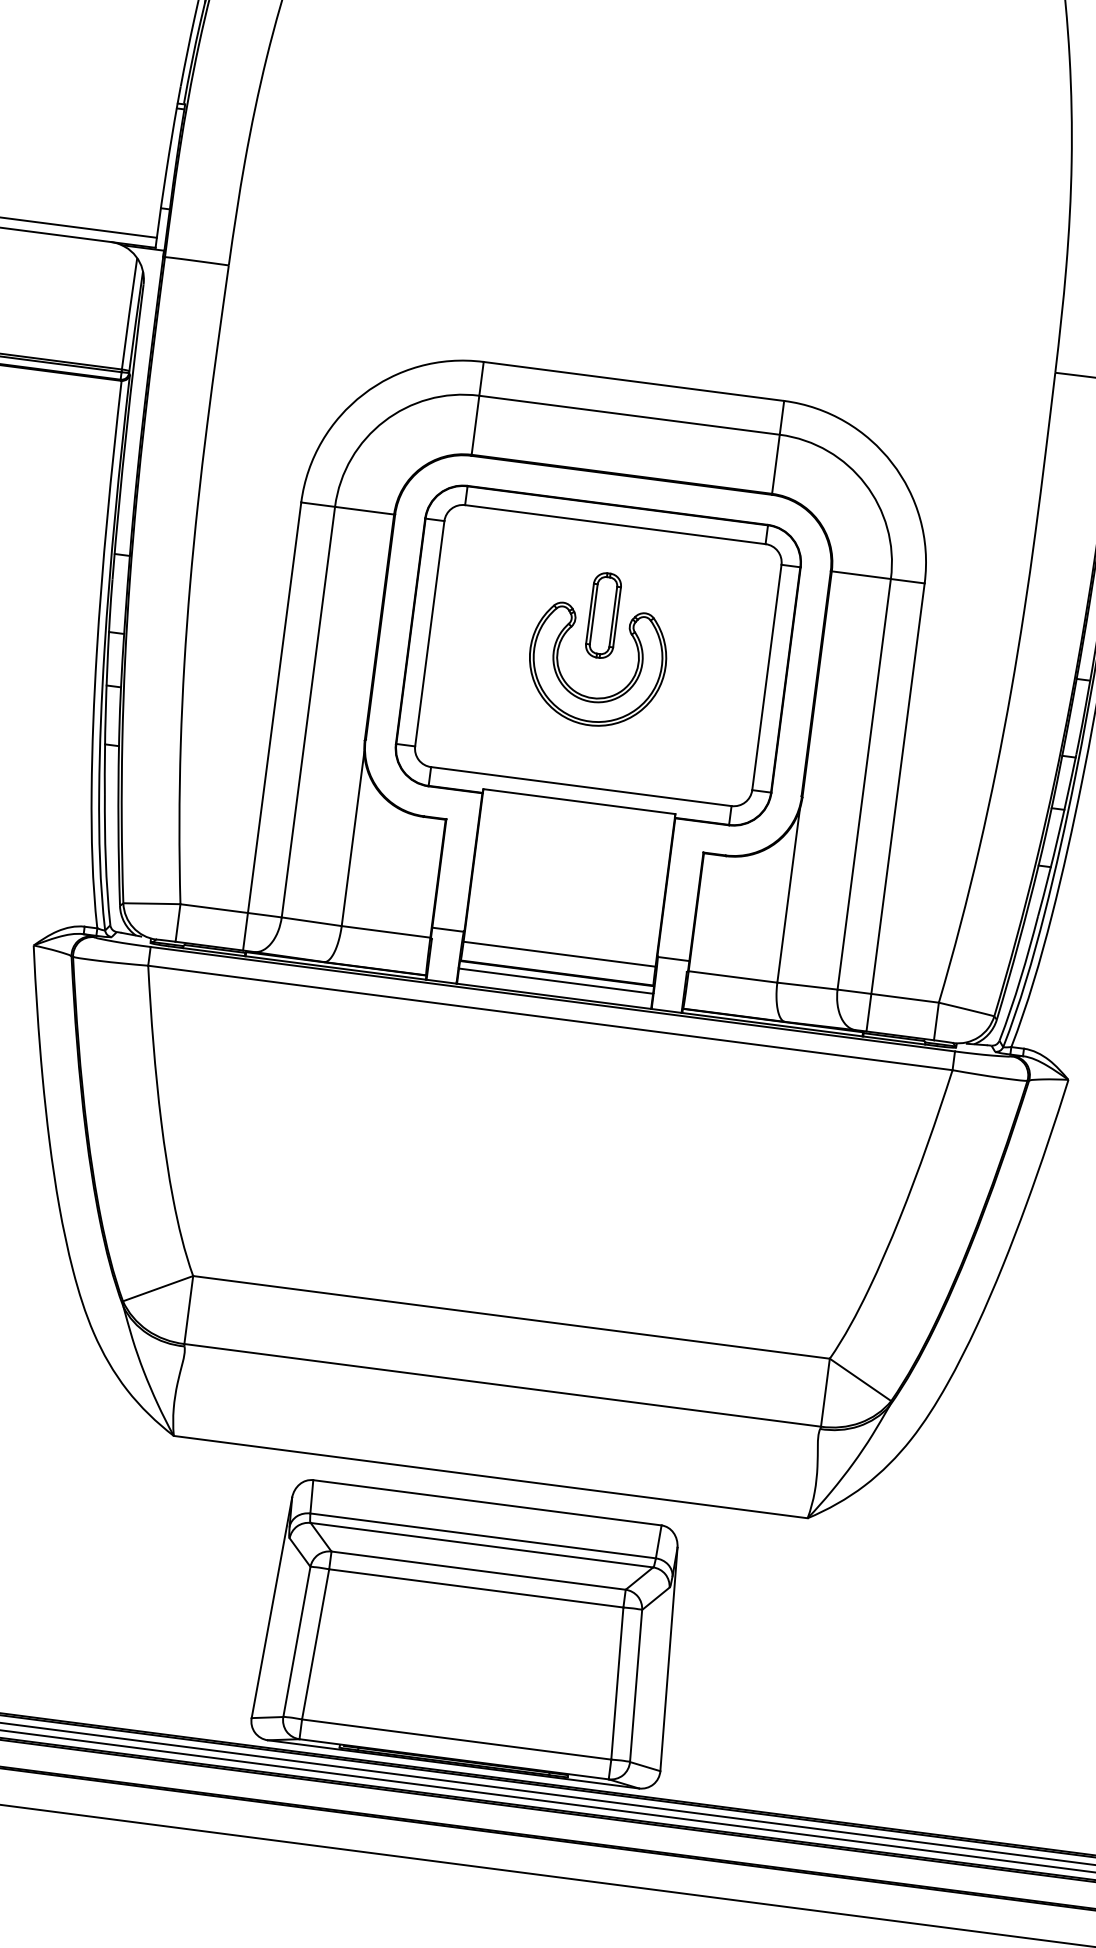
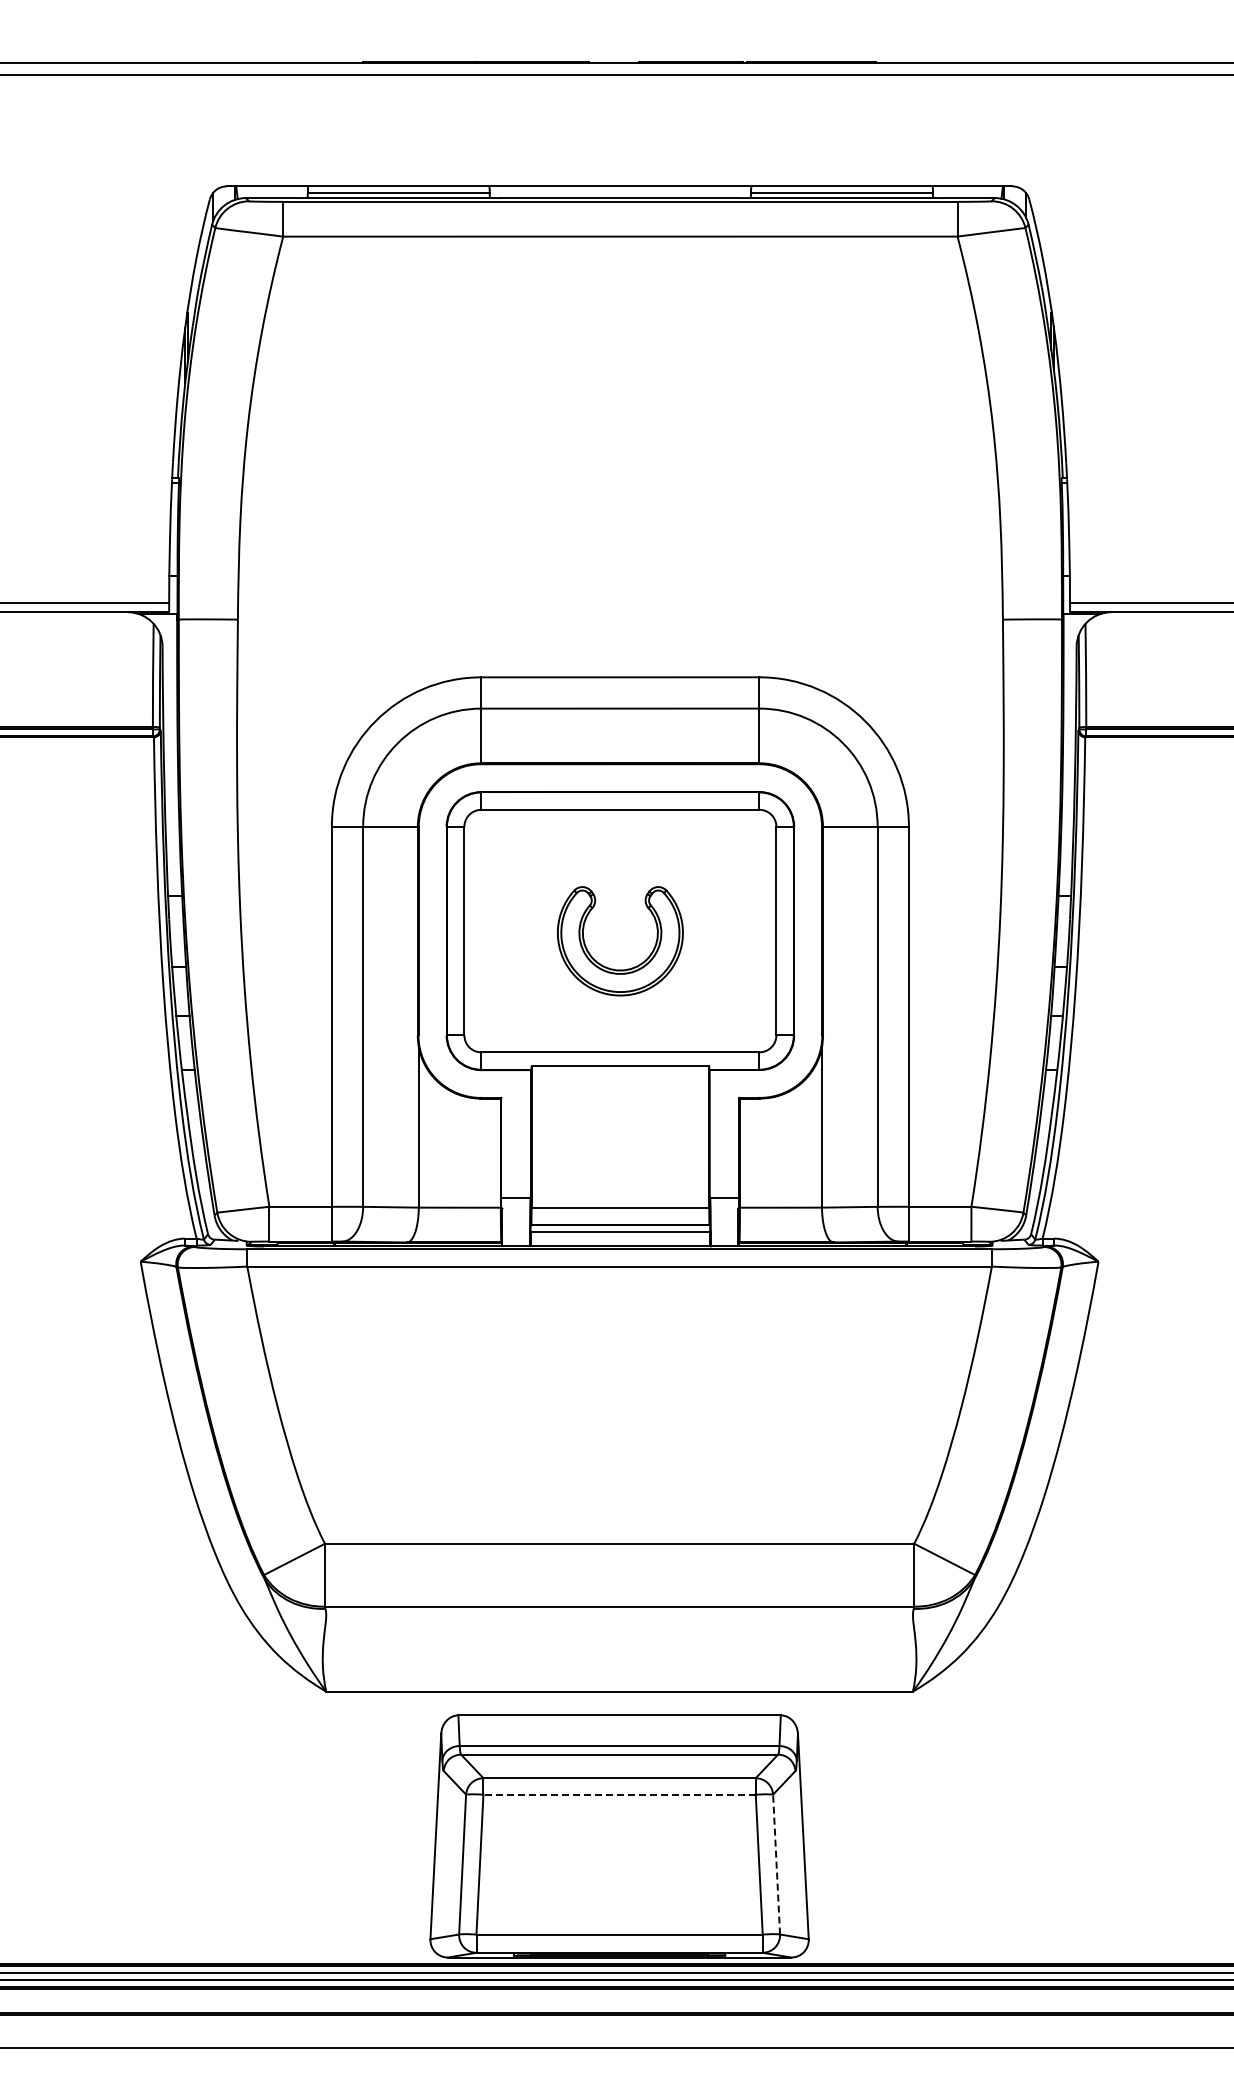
part: (603, 615) -> (620, 893), removed
line: (476, 1588) -> (619, 1794), solid -> dashed
line: (636, 1685) -> (776, 1864), solid -> dashed

